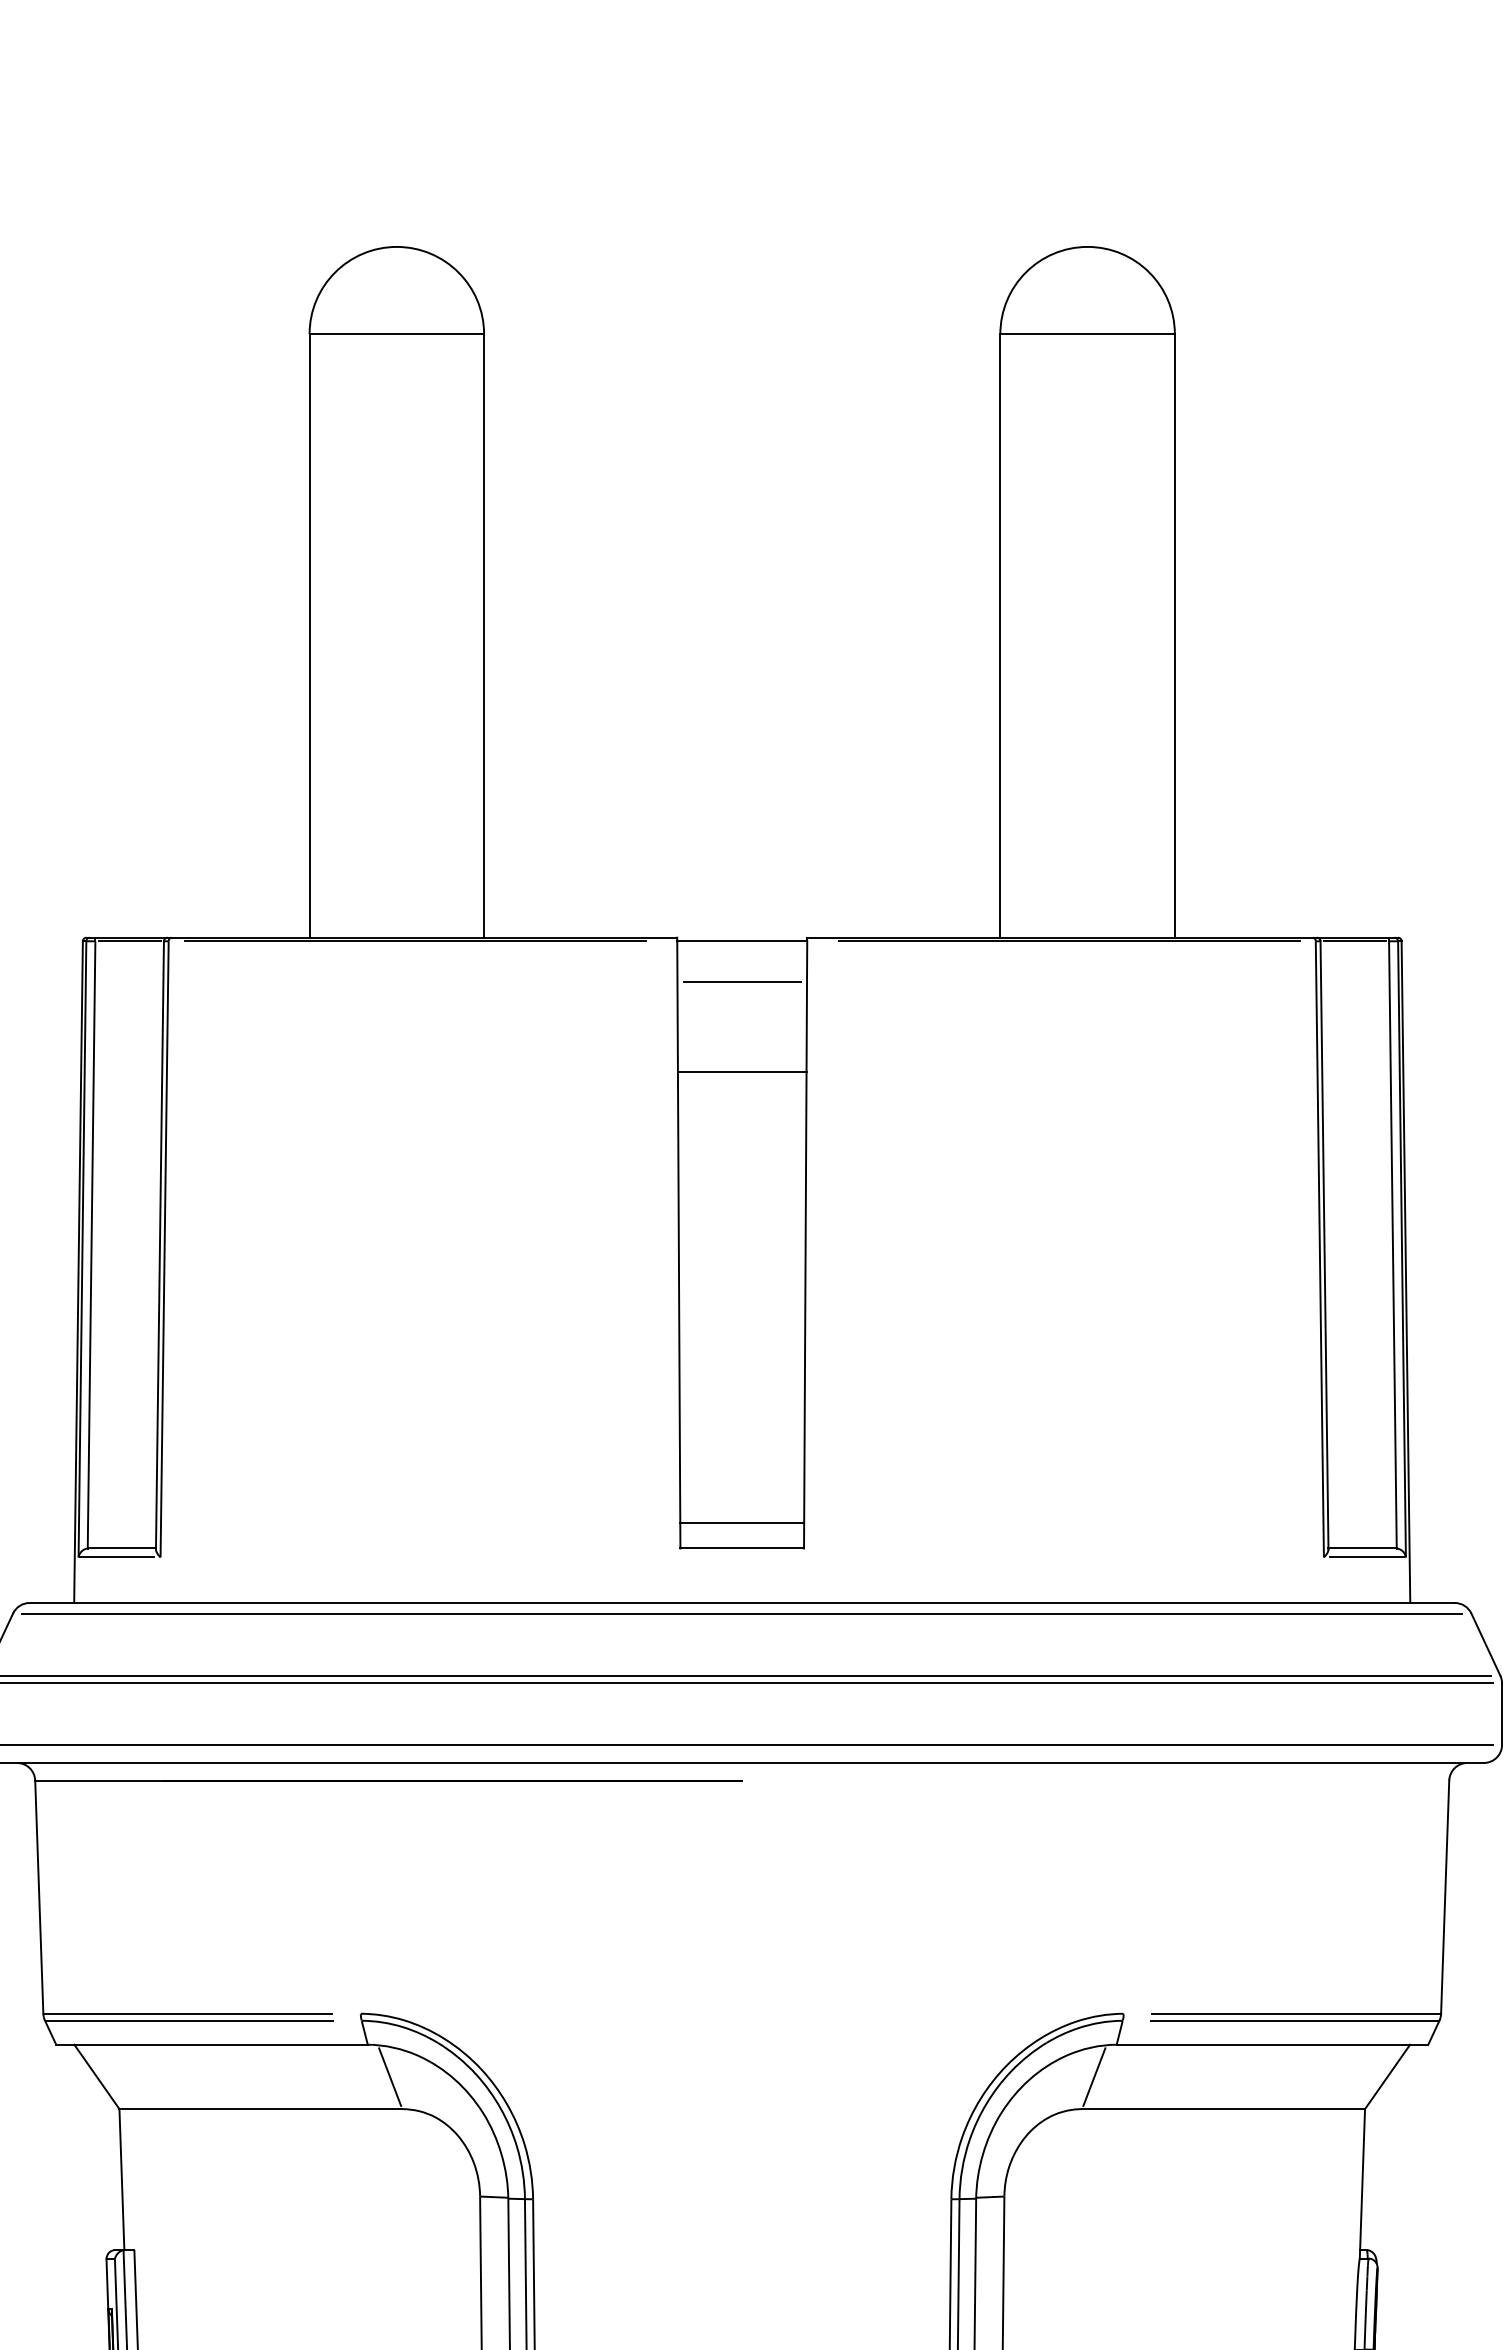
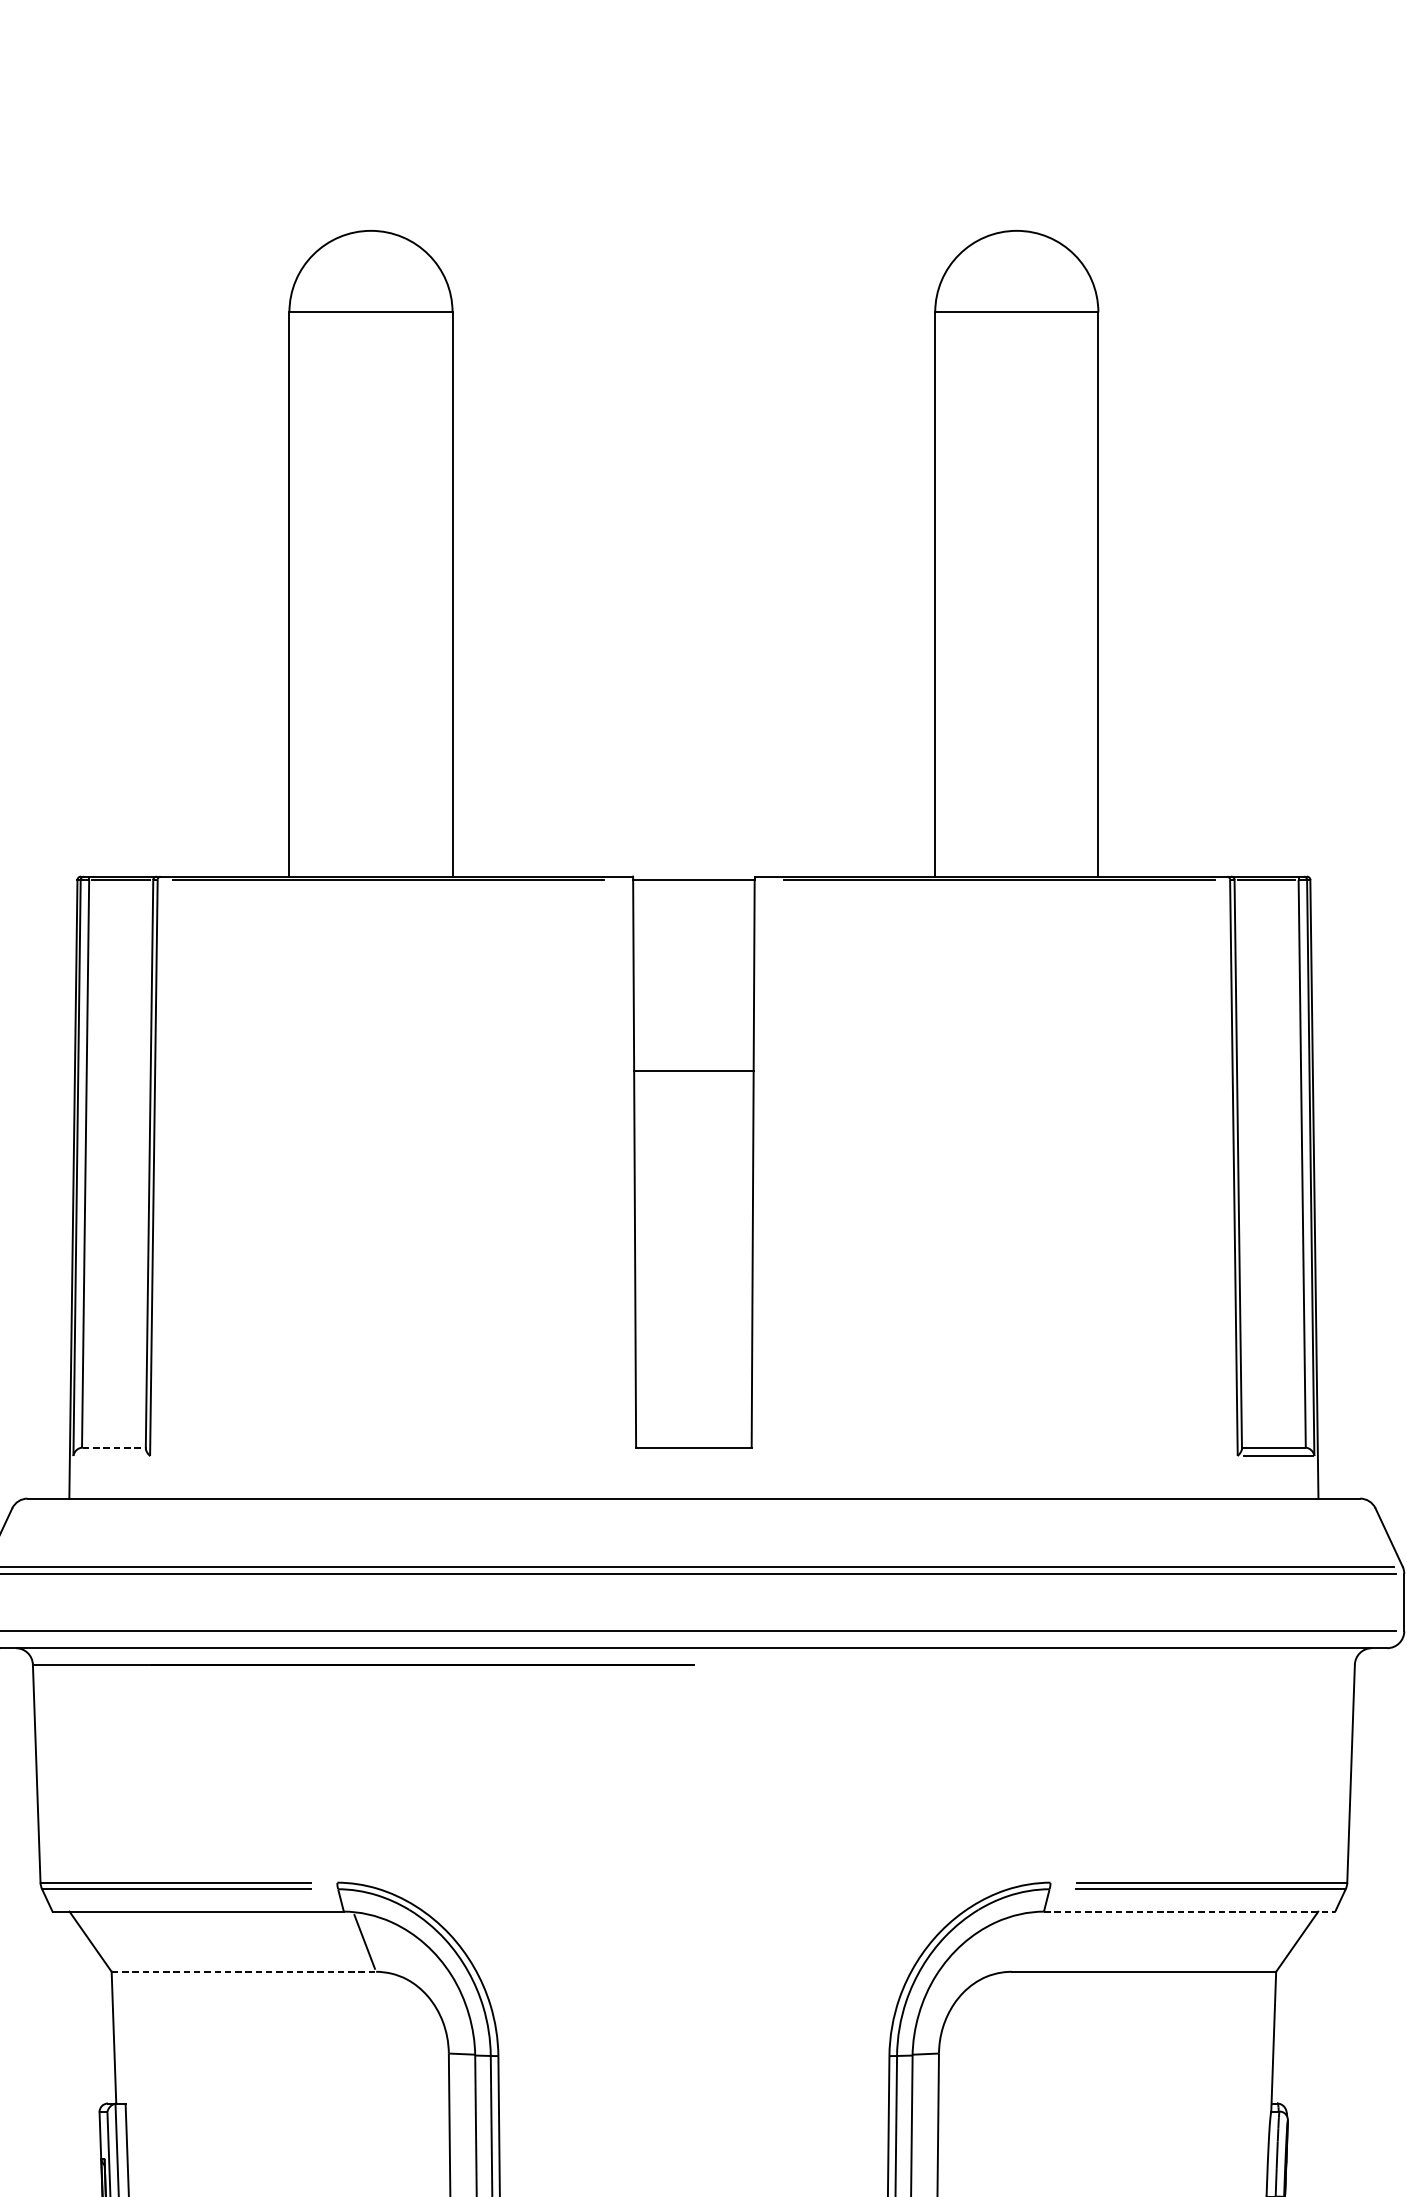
line: (741, 981) -> (693, 917), removed
line: (741, 1072) -> (693, 1070), moved
line: (742, 1523) -> (694, 1424), removed
line: (122, 1548) -> (114, 1447), solid -> dashed
line: (117, 1557) -> (109, 1456), removed
line: (742, 1613) -> (694, 1508), removed
line: (1272, 2044) -> (1189, 1911), solid -> dashed
line: (1094, 2076) -> (1023, 1941), removed
line: (261, 2109) -> (244, 1972), solid -> dashed

